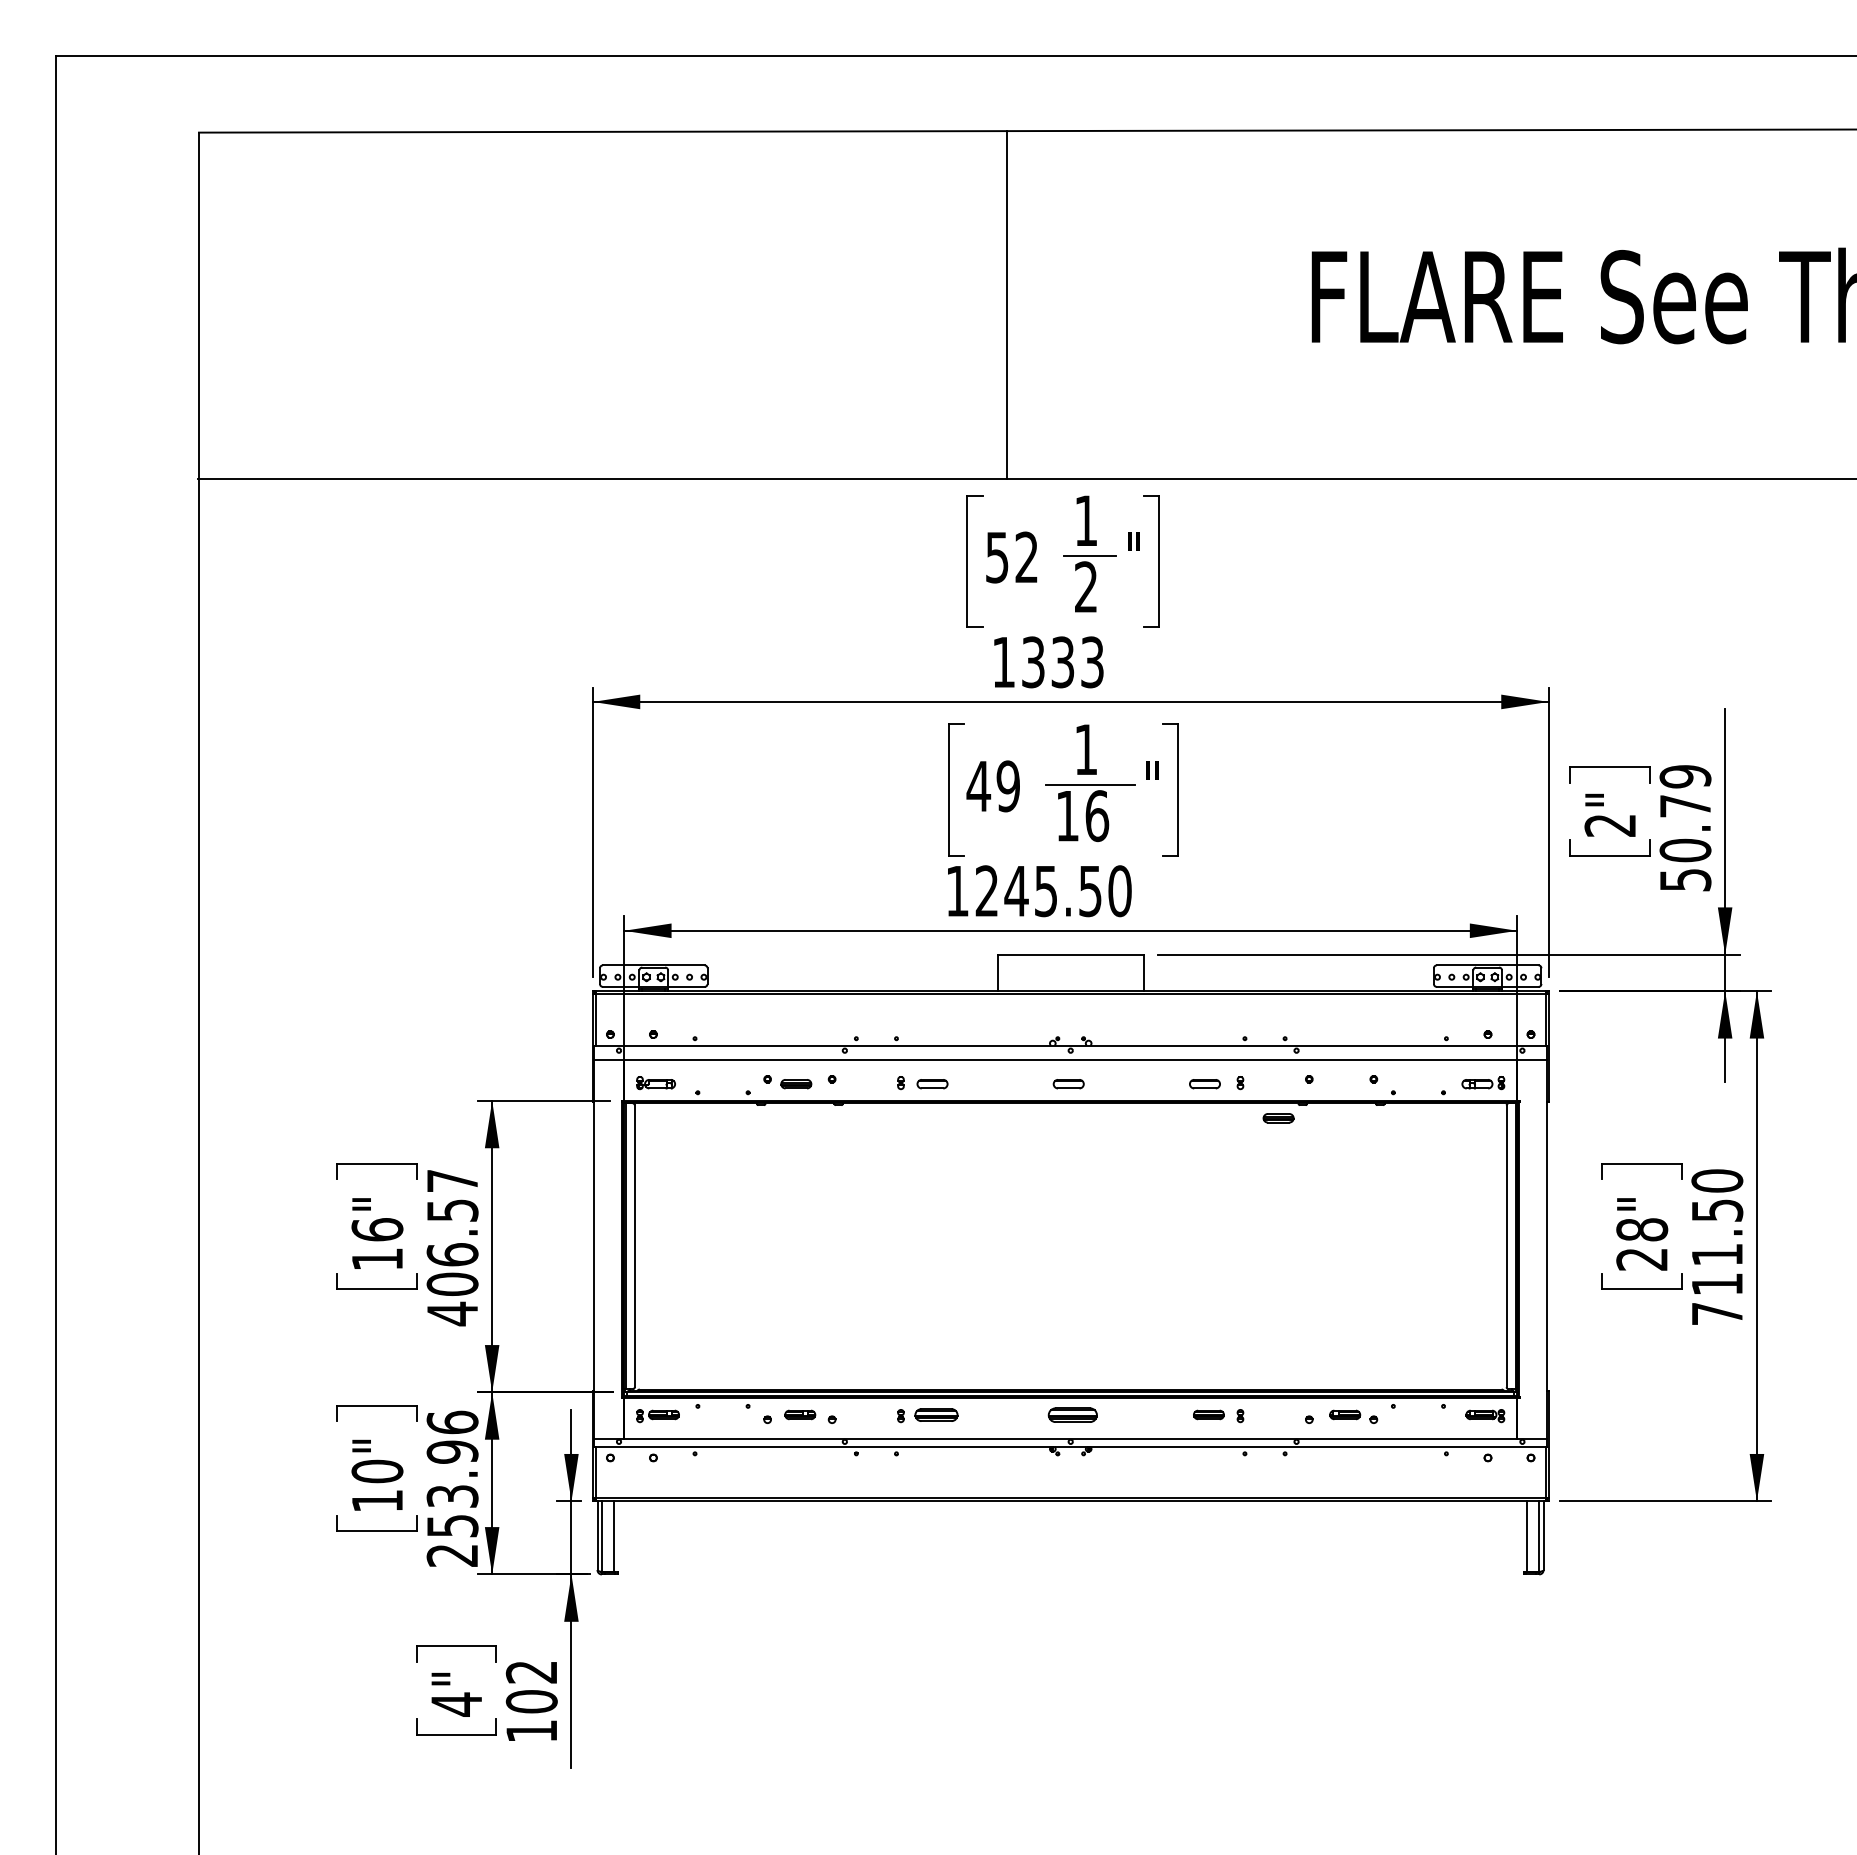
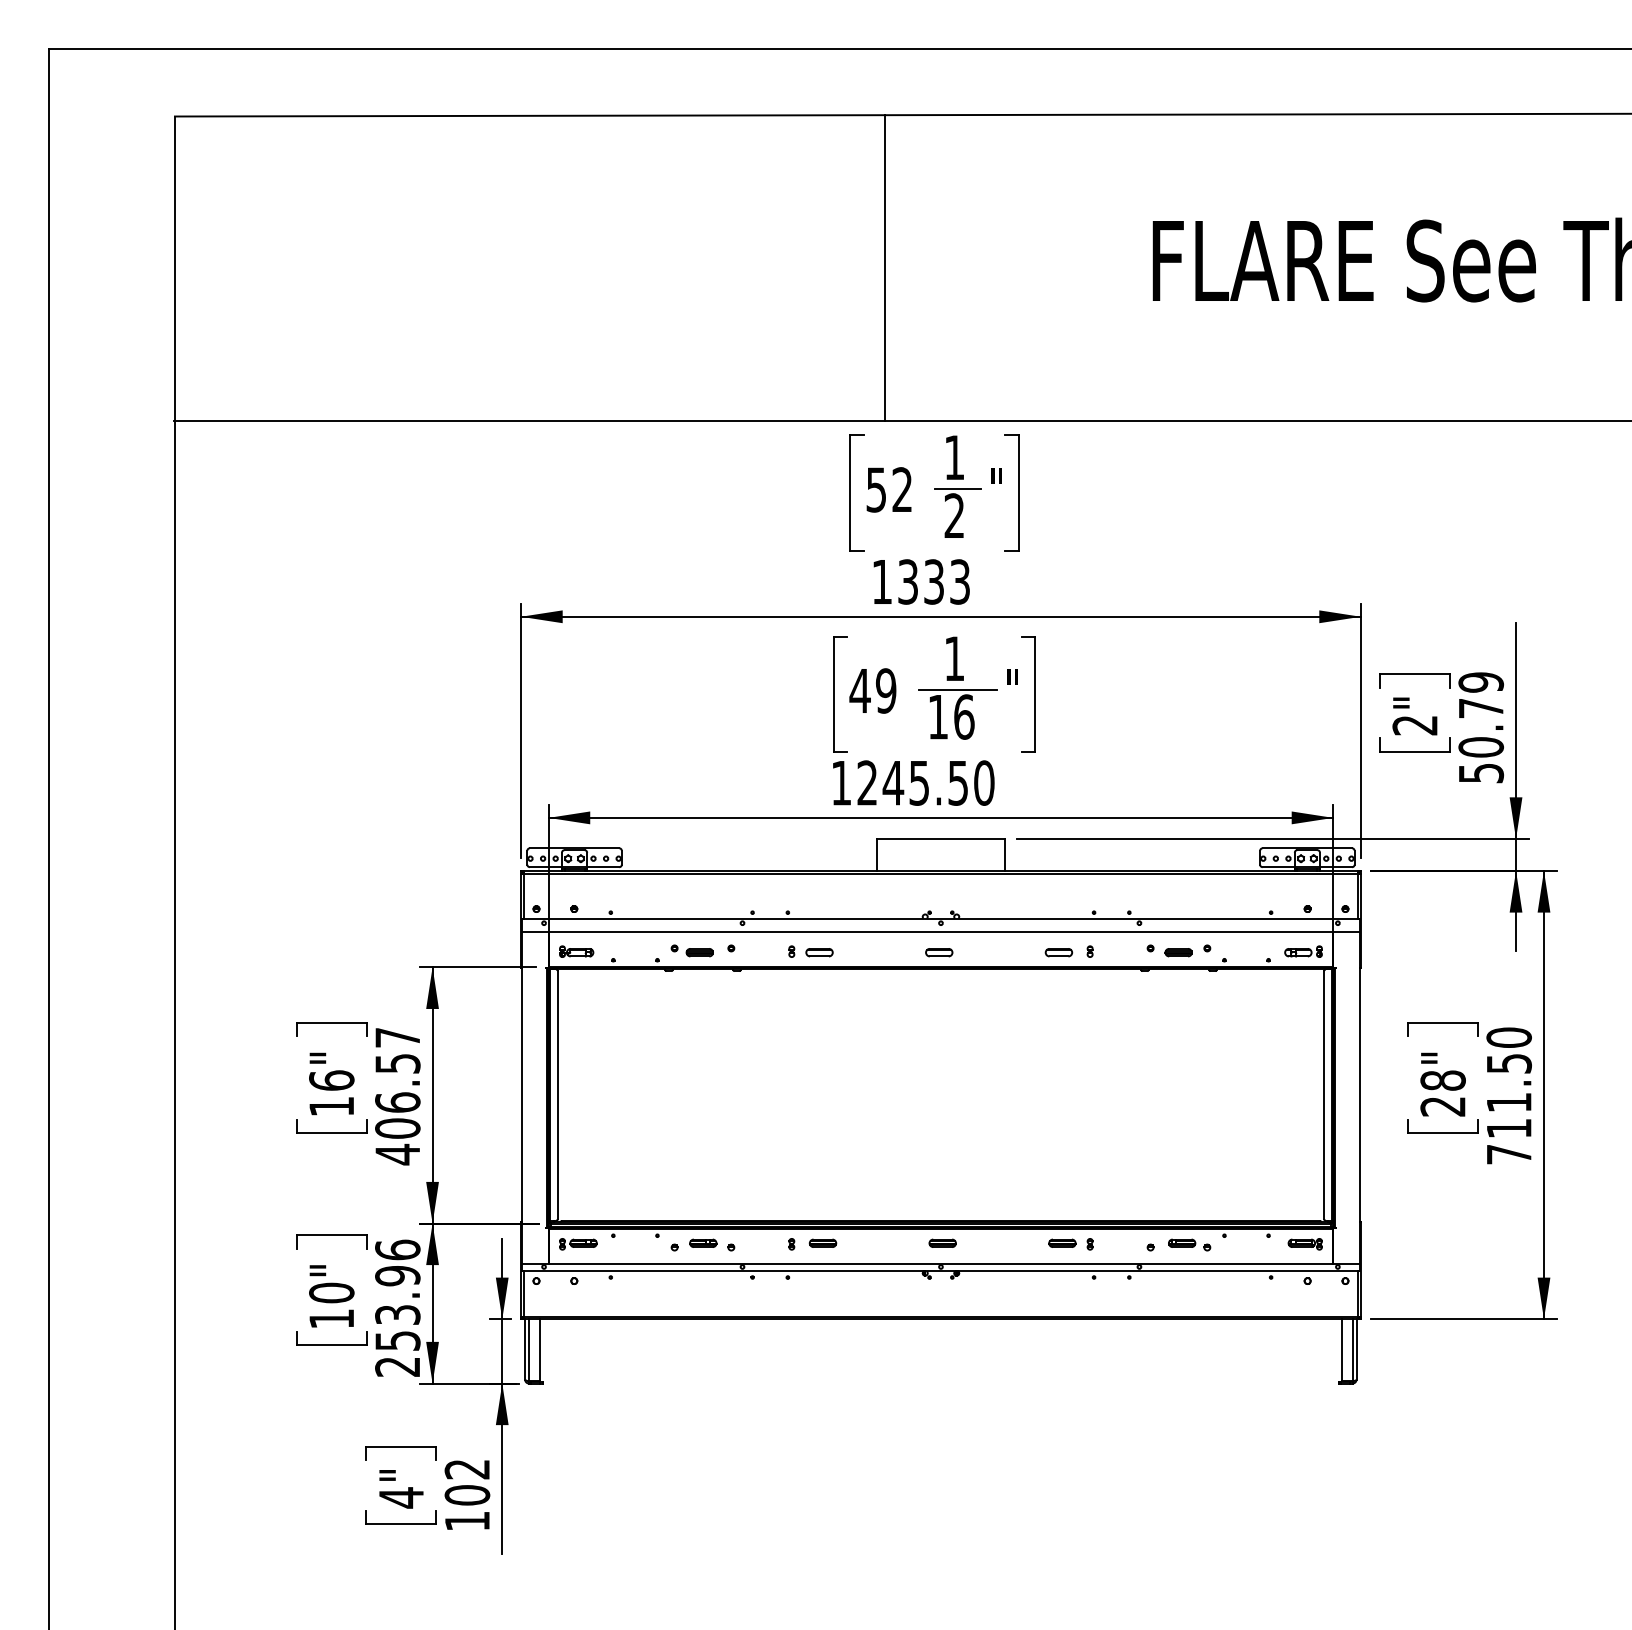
part: (1278, 1118) -> (1178, 952), moved
part: (935, 1413) -> (822, 1242), size x0.71
part: (1072, 1413) -> (942, 1242), size x0.62

